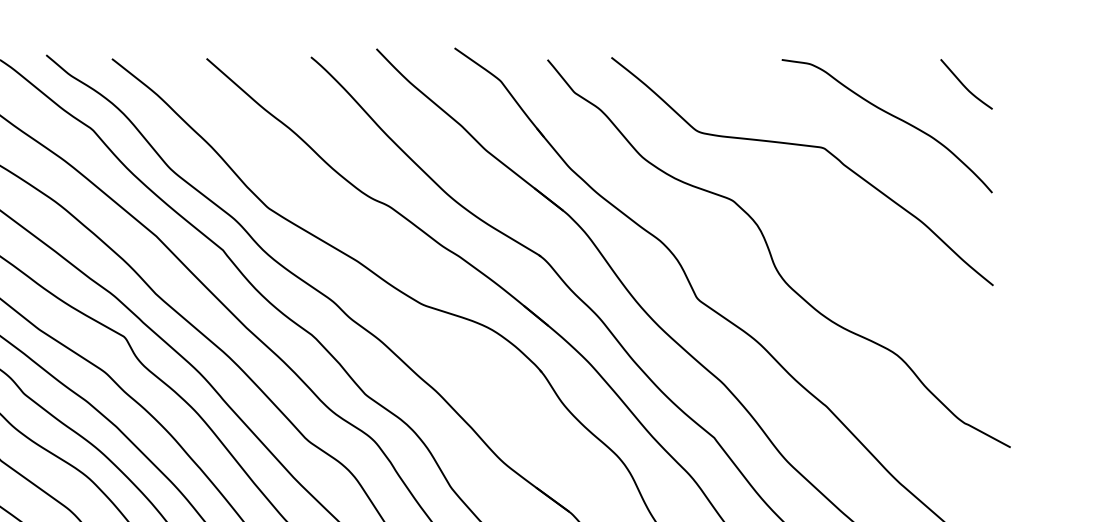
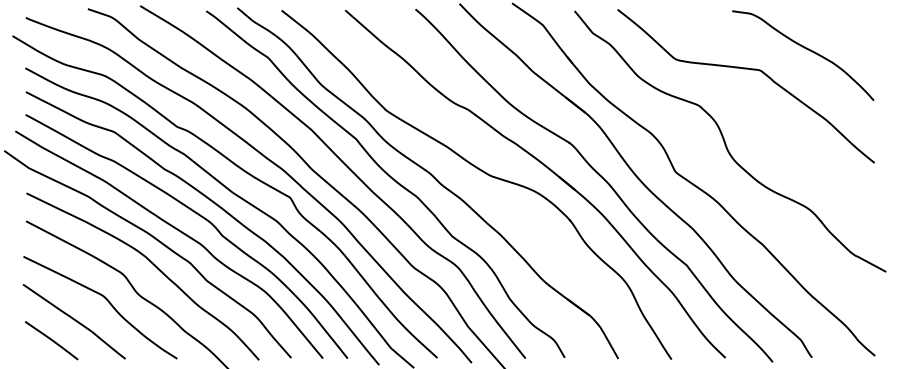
curve: (965, 84) -> (855, 27), removed

